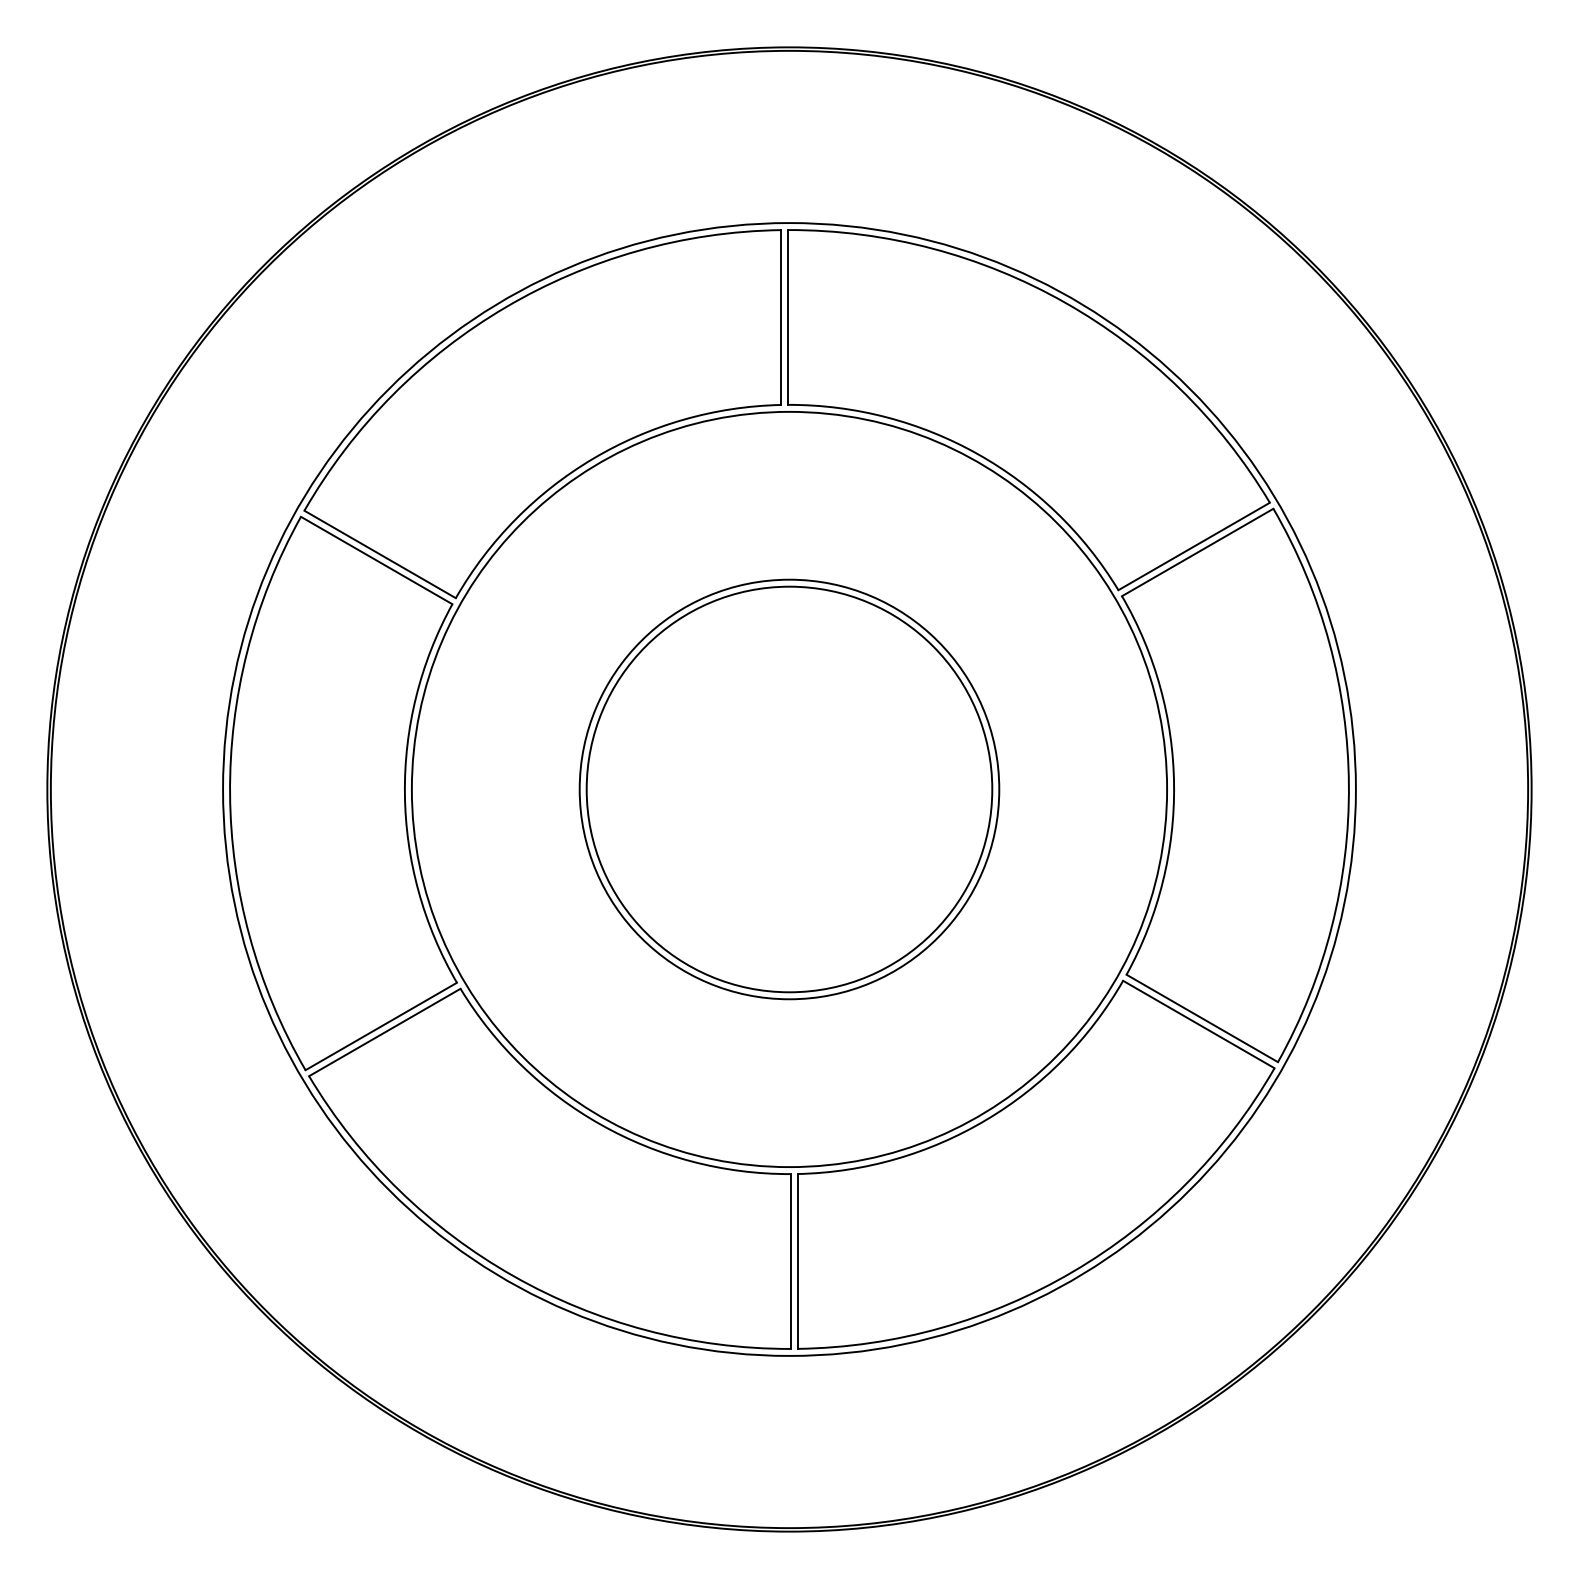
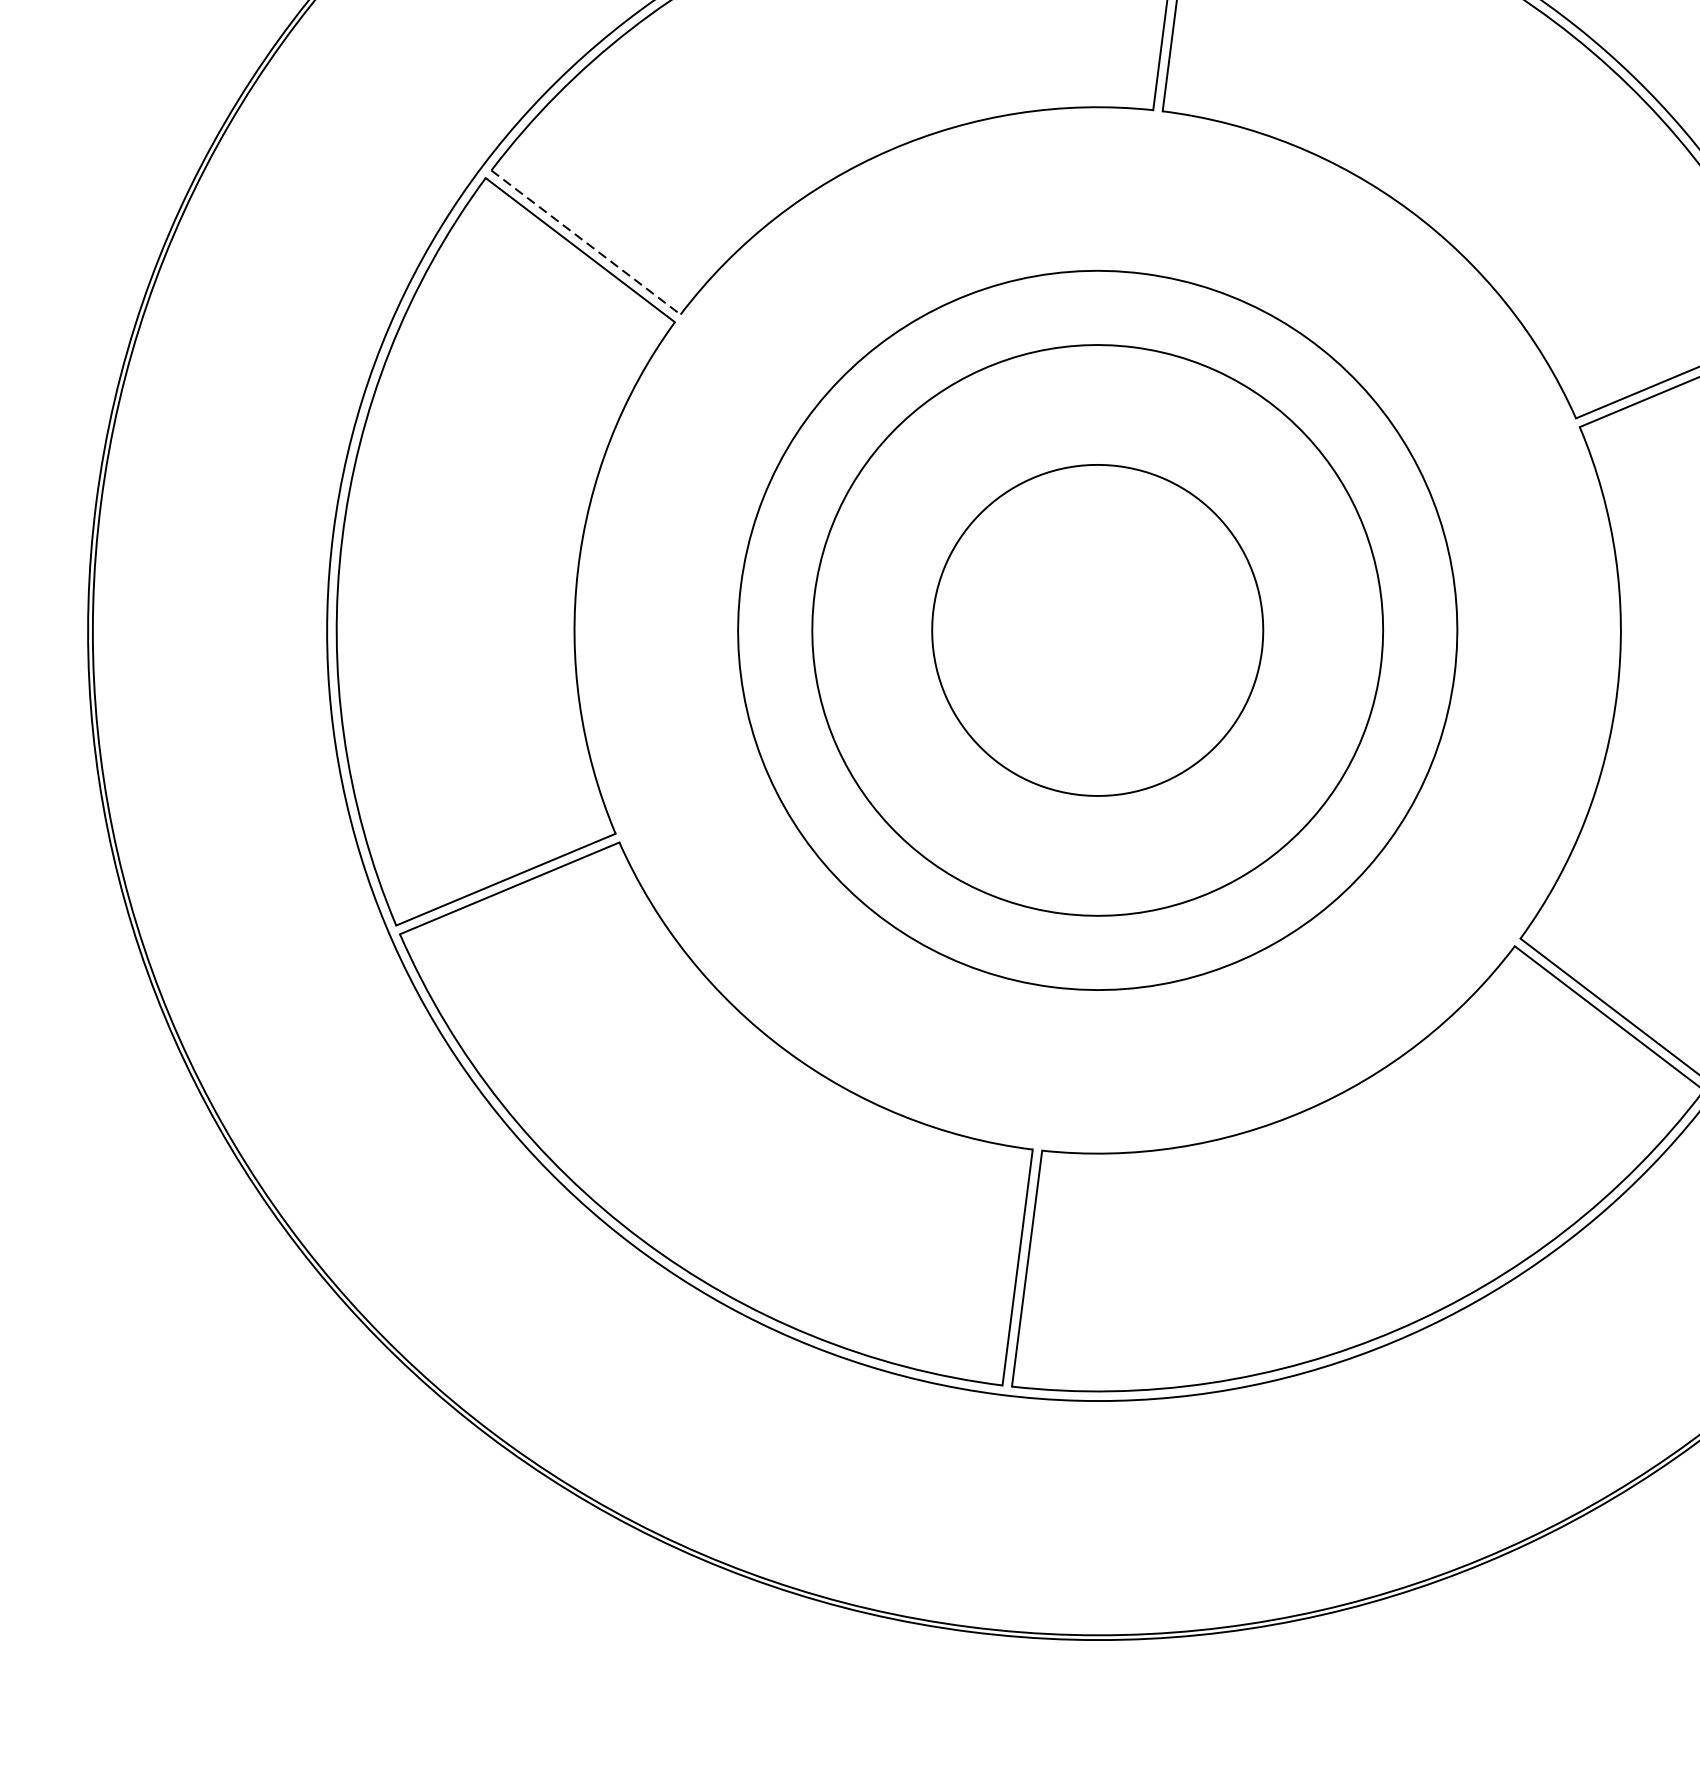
line: (380, 554) -> (586, 242), solid -> dashed
circle: (789, 789) -> (1097, 630), size x0.6
circle: (789, 789) -> (1097, 630), size x0.7

